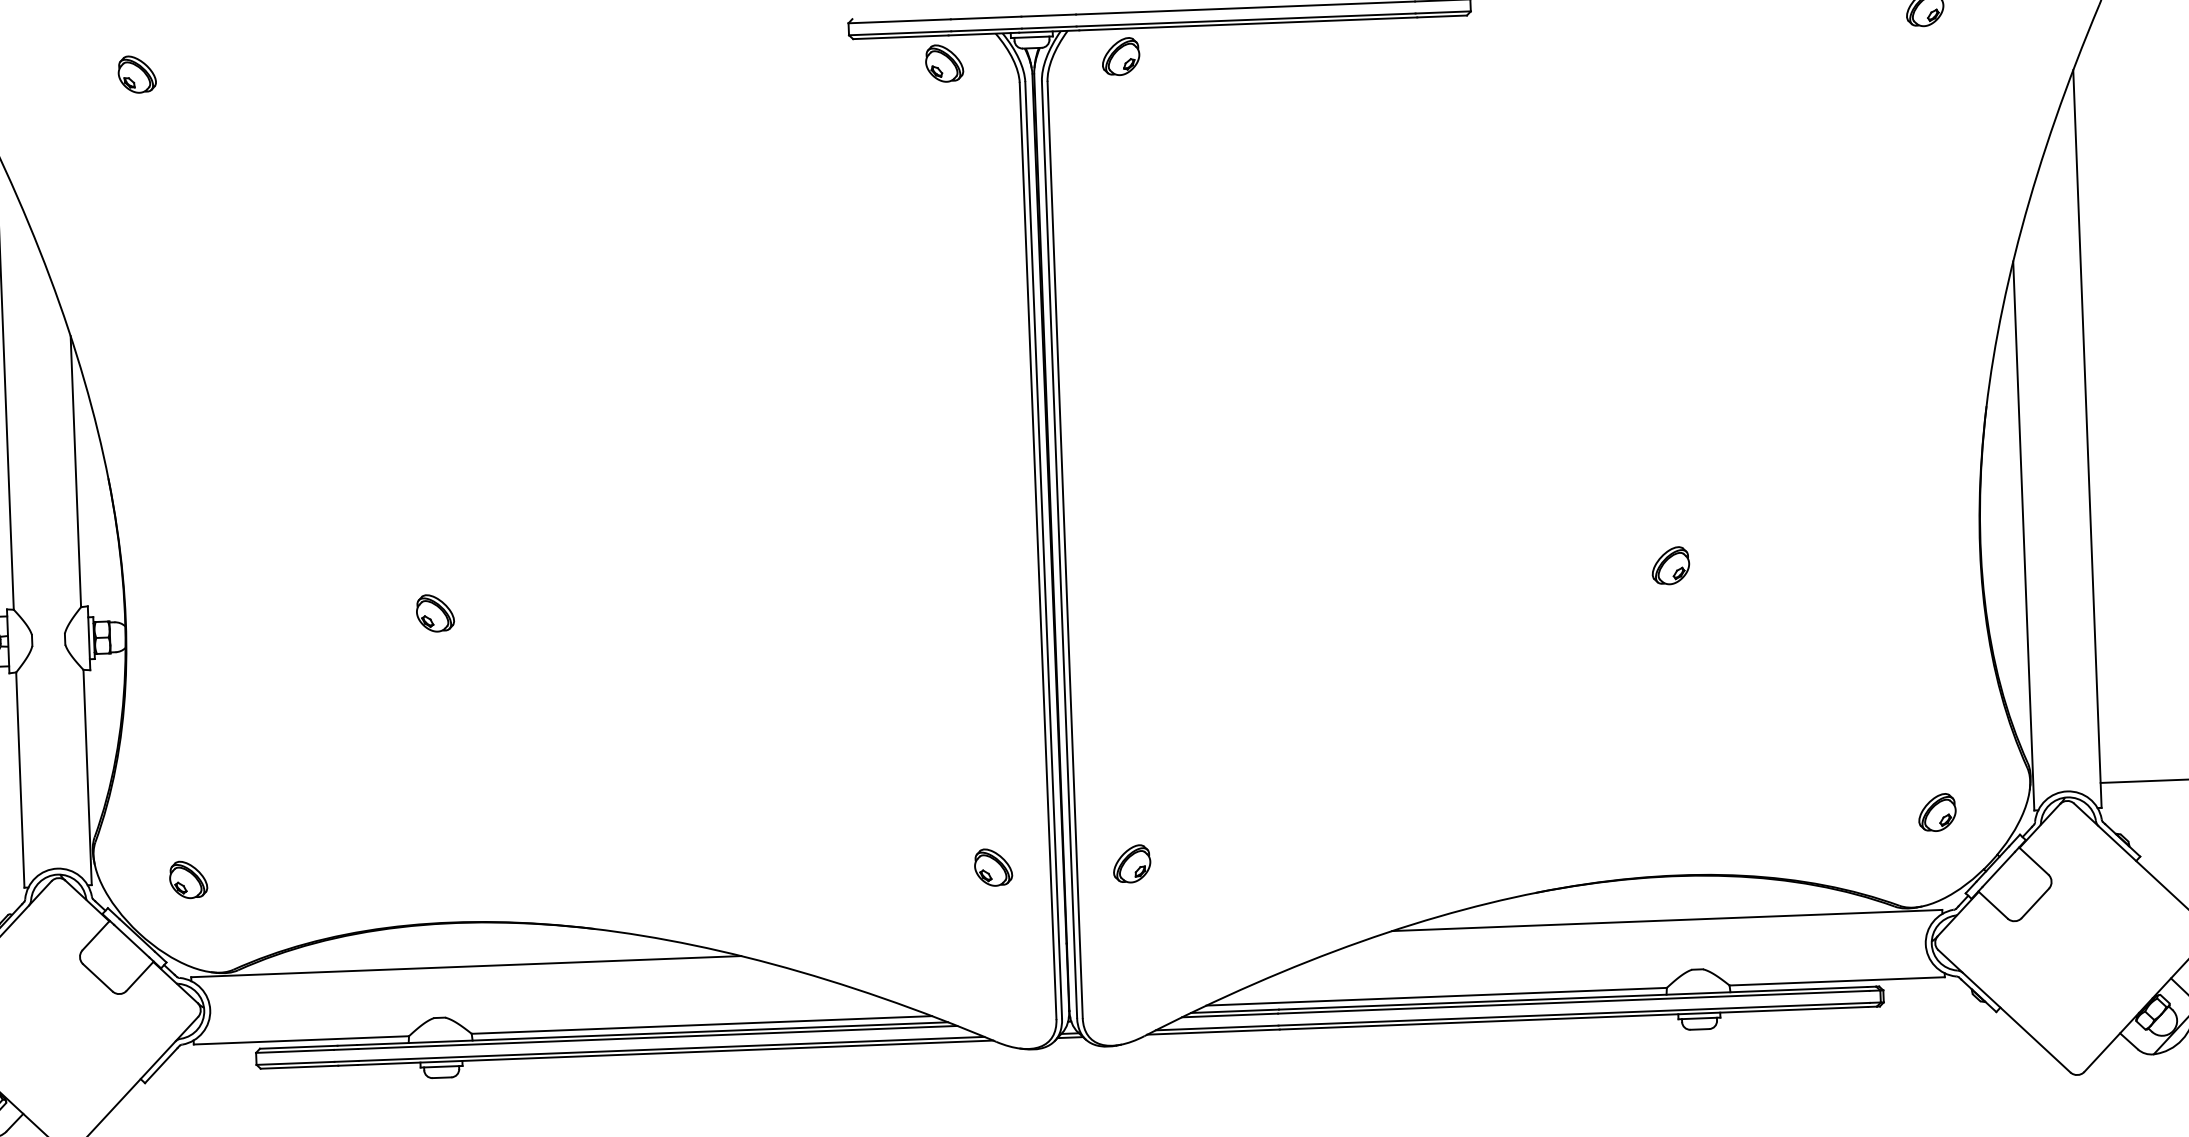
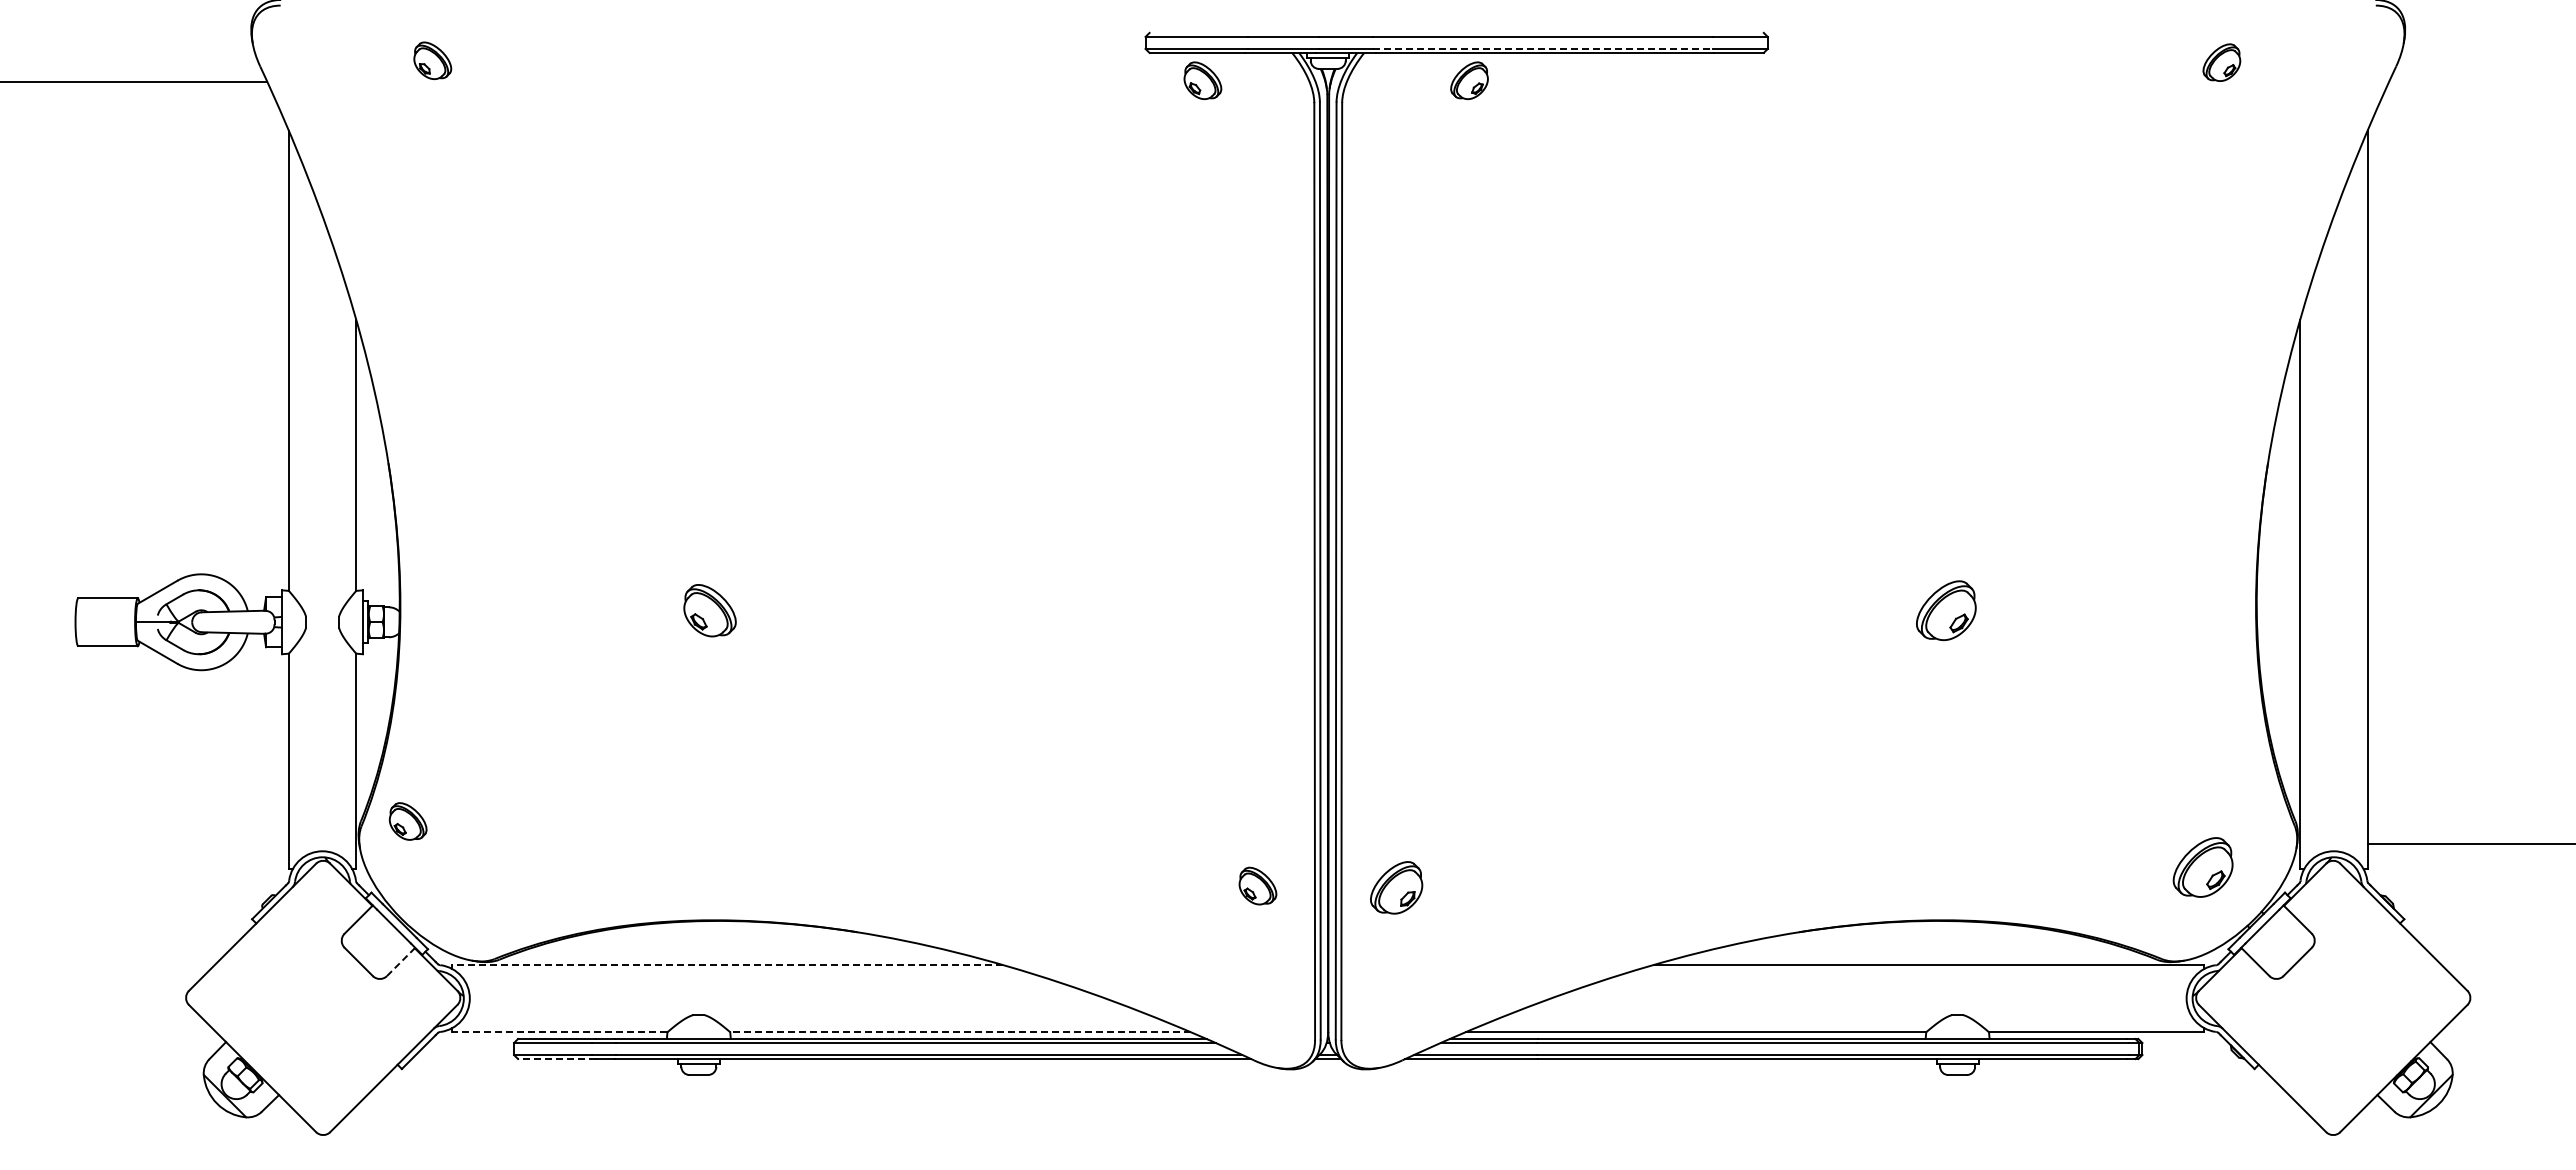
line: (1245, 19) -> (1542, 48), solid -> dashed
part: (1120, 56) -> (1469, 80), moved
part: (944, 63) -> (1202, 80), moved
part: (1670, 565) -> (1946, 610), size x1.6
part: (434, 613) -> (709, 610), size x1.4
part: (1937, 812) -> (2203, 867), size x1.6
part: (1131, 863) -> (1396, 887), size x1.4
part: (187, 879) -> (407, 821), moved
line: (465, 966) -> (726, 964), solid -> dashed
line: (140, 975) -> (401, 961), solid -> dashed
line: (701, 1025) -> (960, 1032), solid -> dashed
line: (301, 1040) -> (559, 1032), solid -> dashed
line: (299, 1067) -> (556, 1059), solid -> dashed

